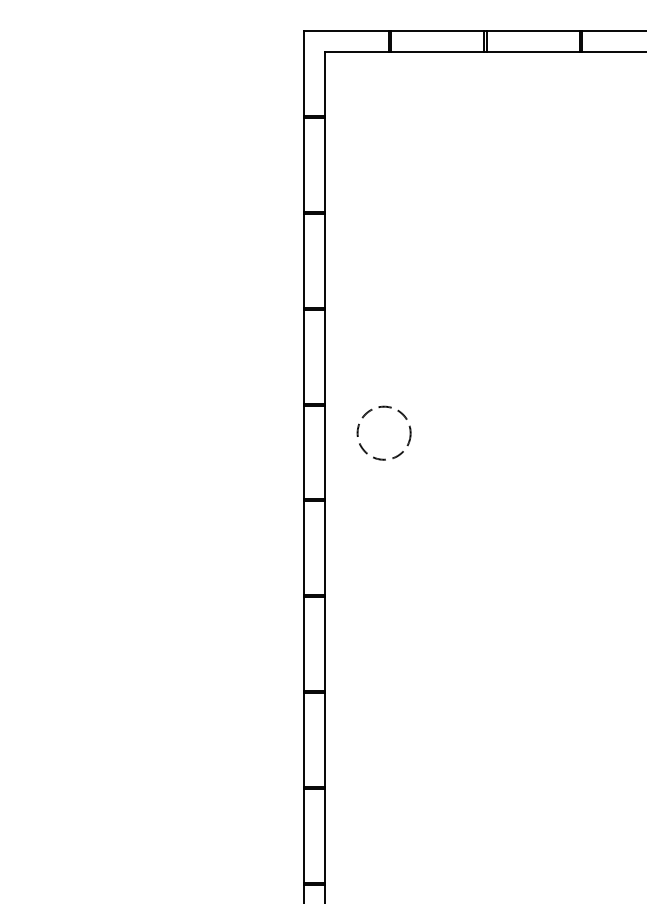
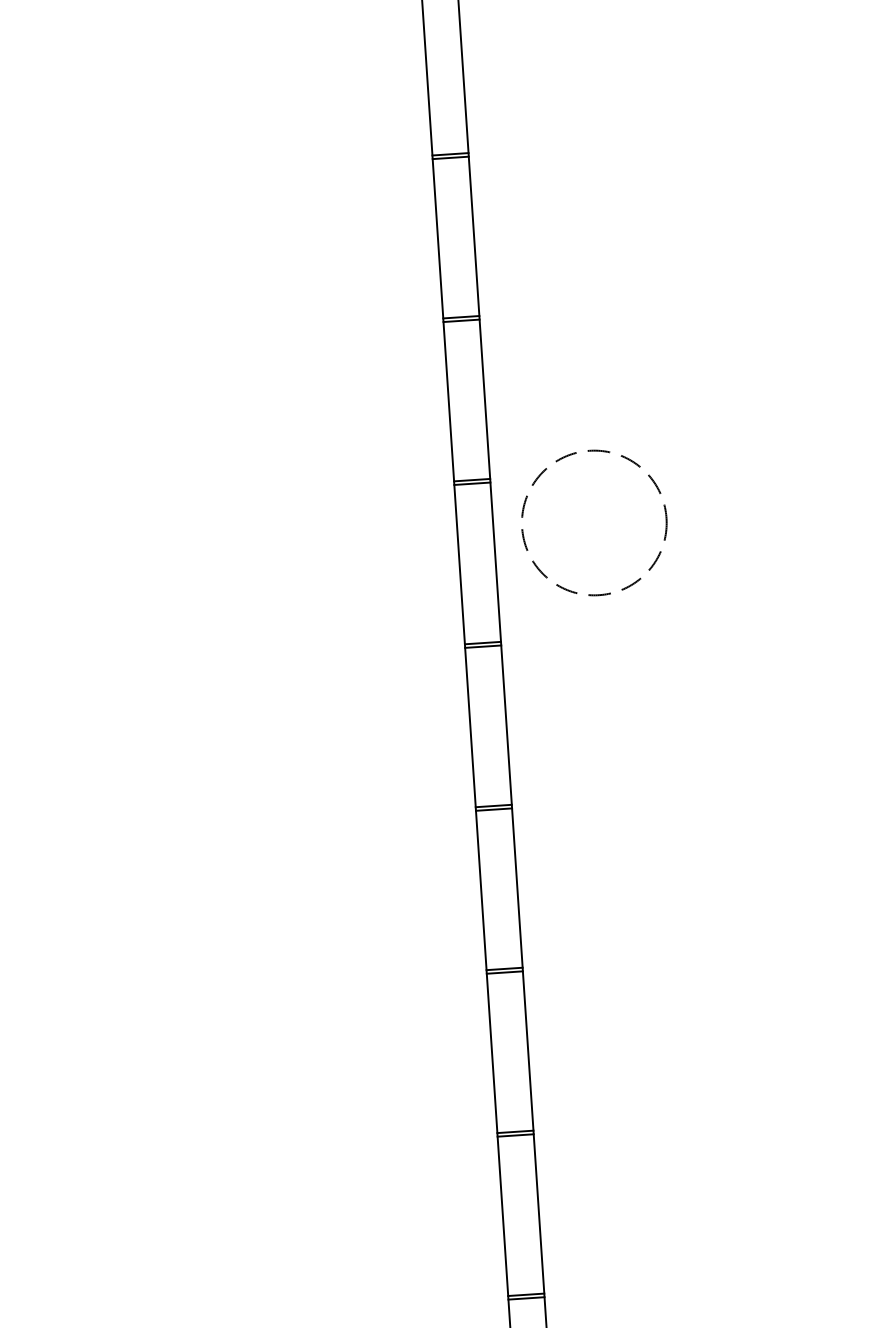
circle: (383, 432) -> (593, 521), size x1.6

